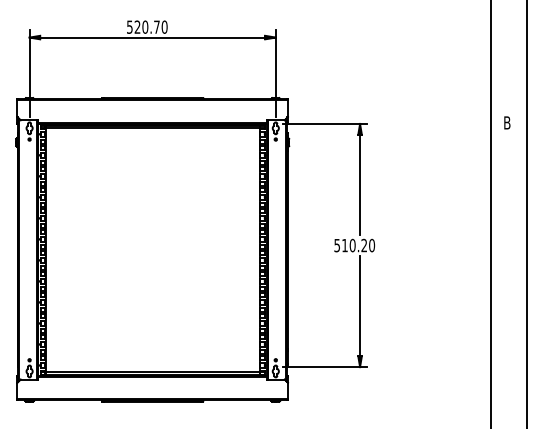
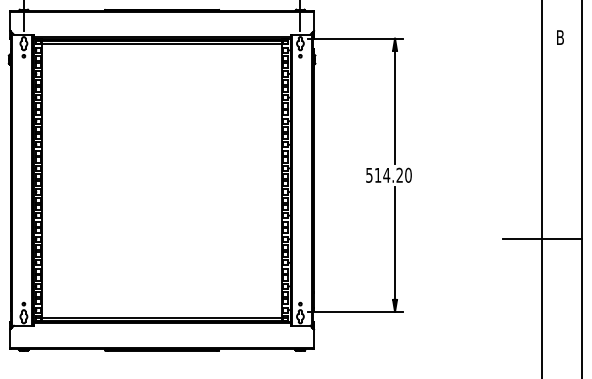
text: (352, 245) -> (386, 175), 510.20 -> 514.20
line: (490, 301) -> (541, 238), added

